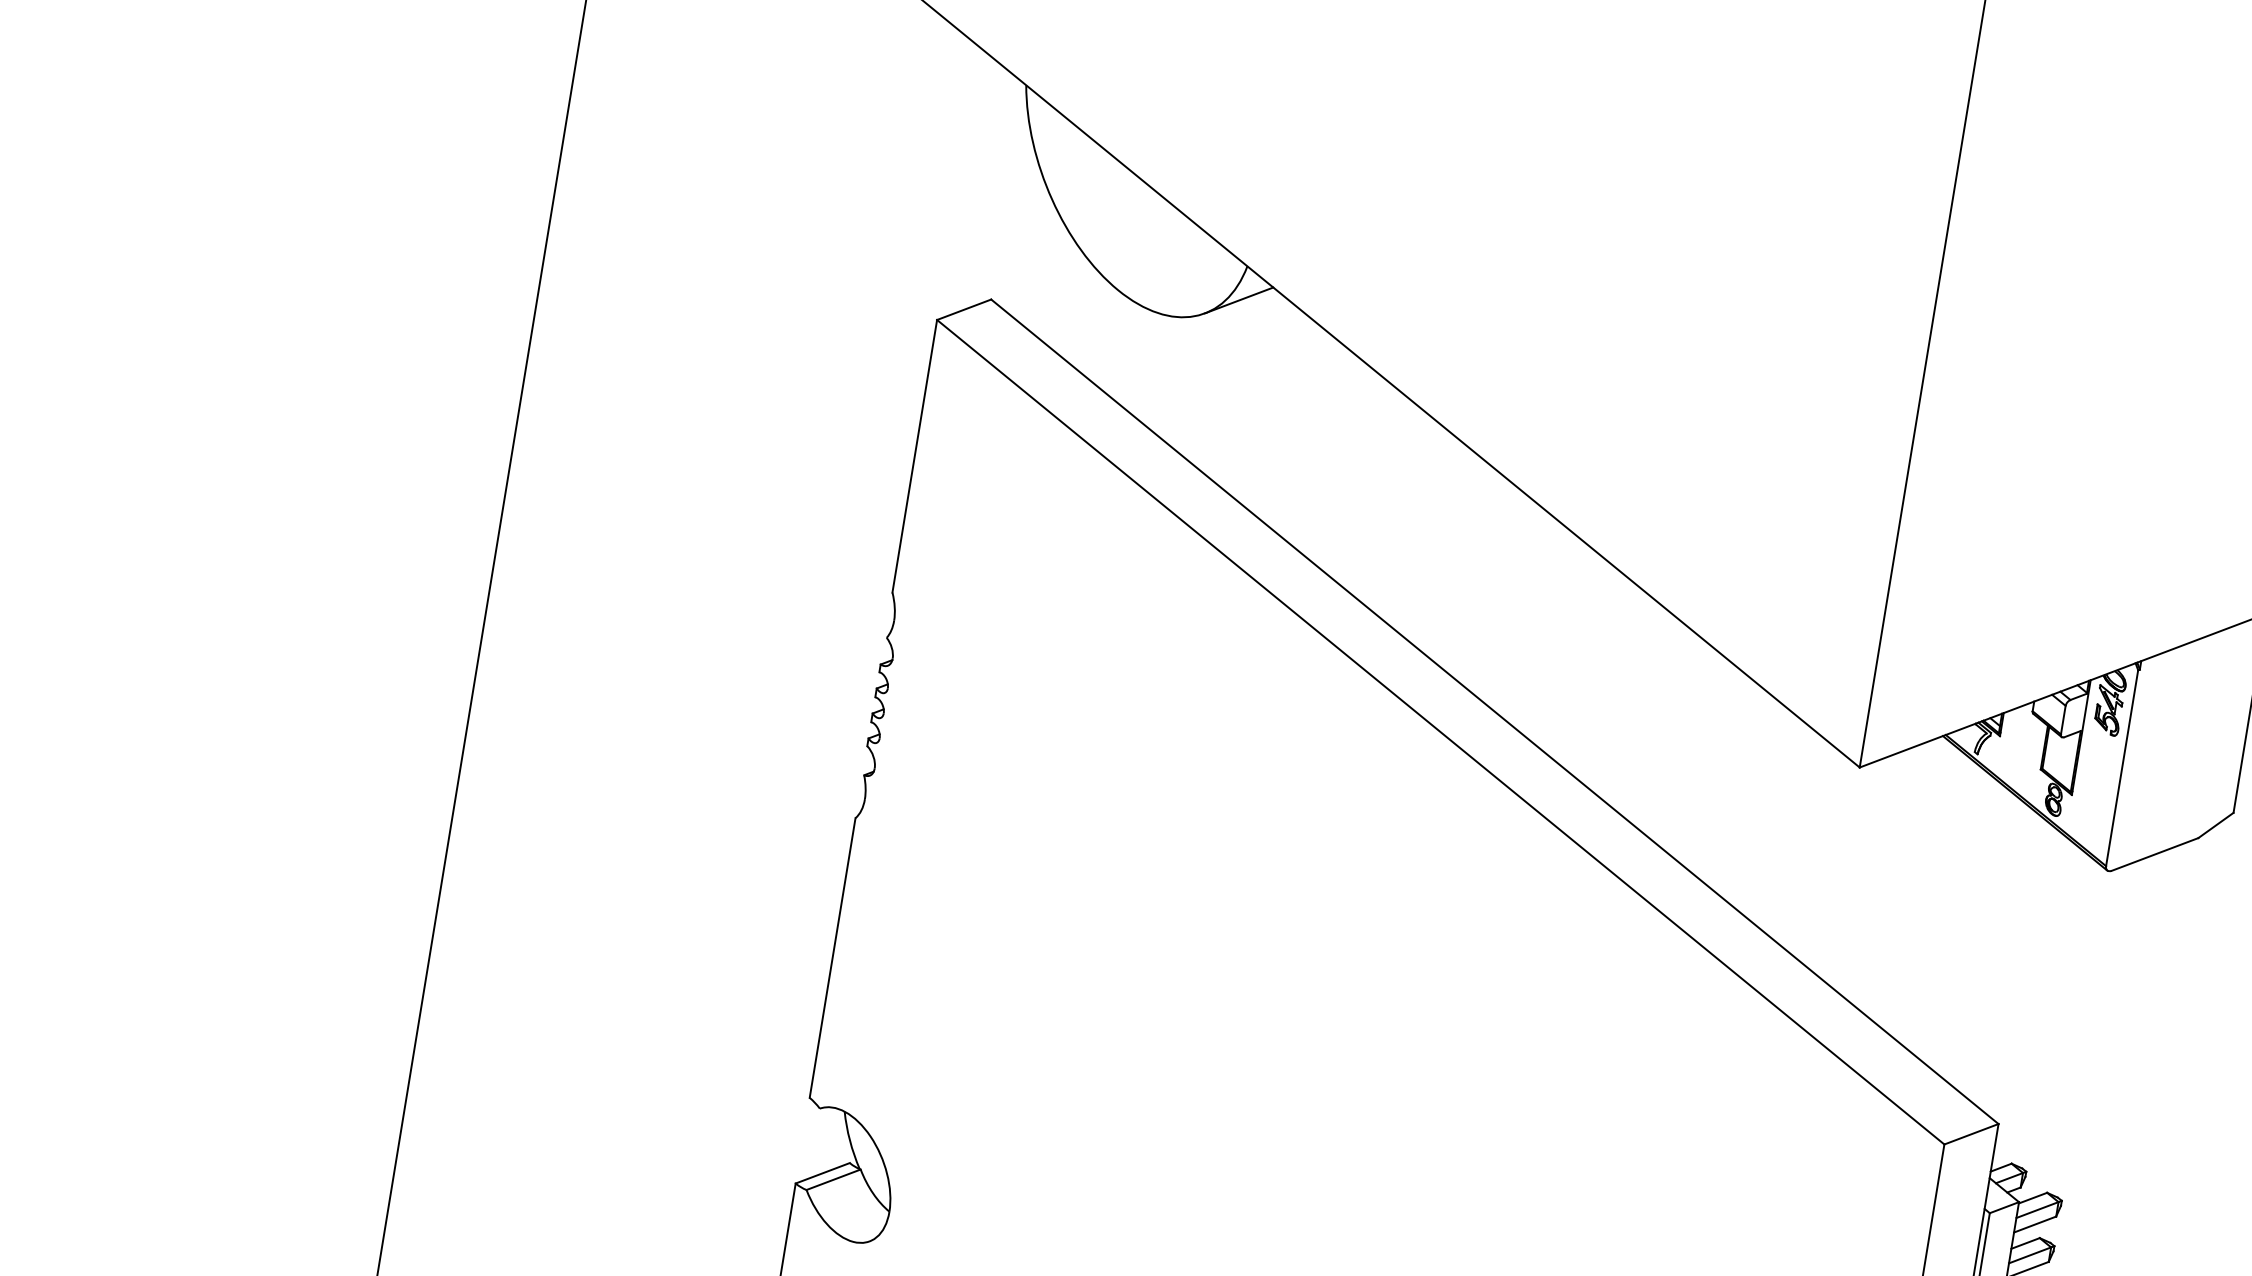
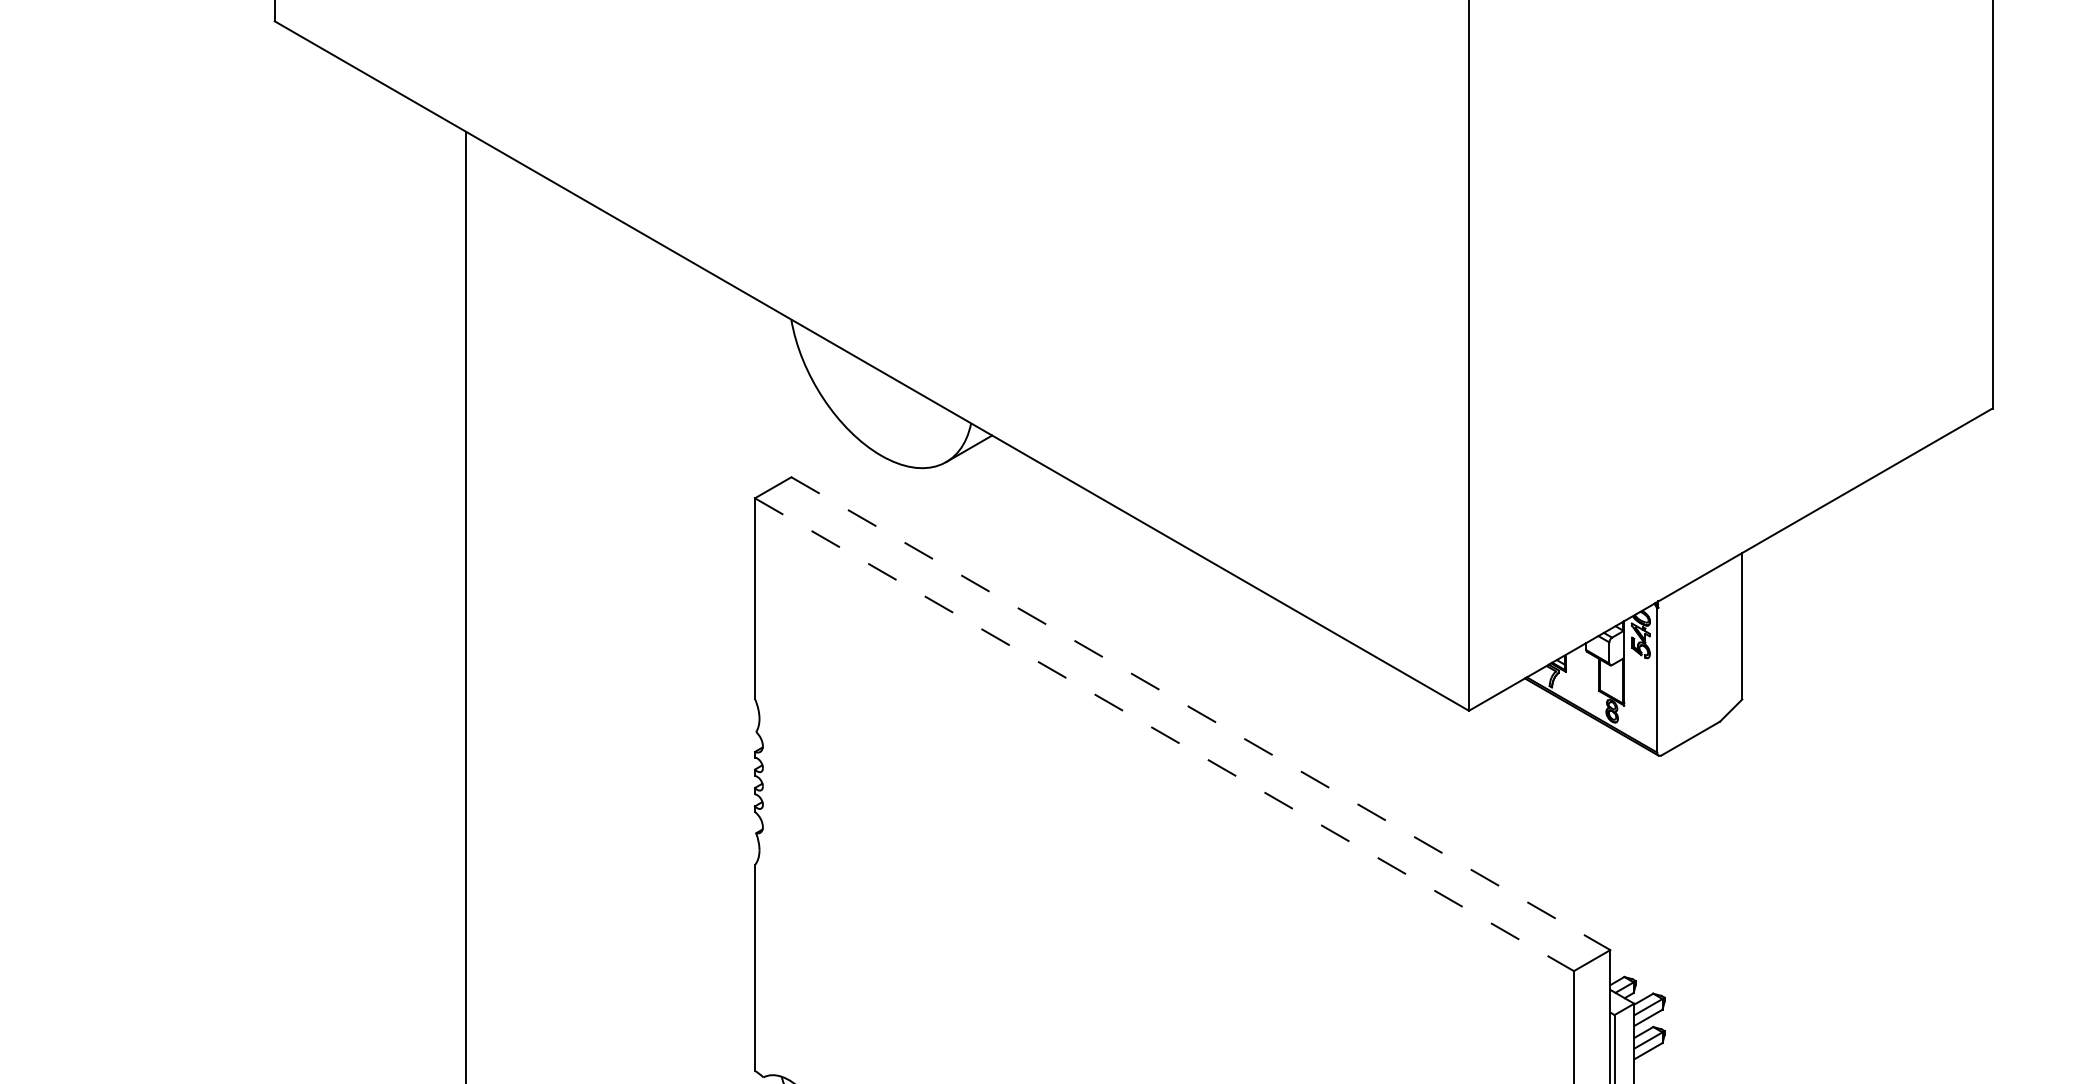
line: (1494, 711) -> (1200, 713), solid -> dashed
line: (1440, 731) -> (1164, 734), solid -> dashed

